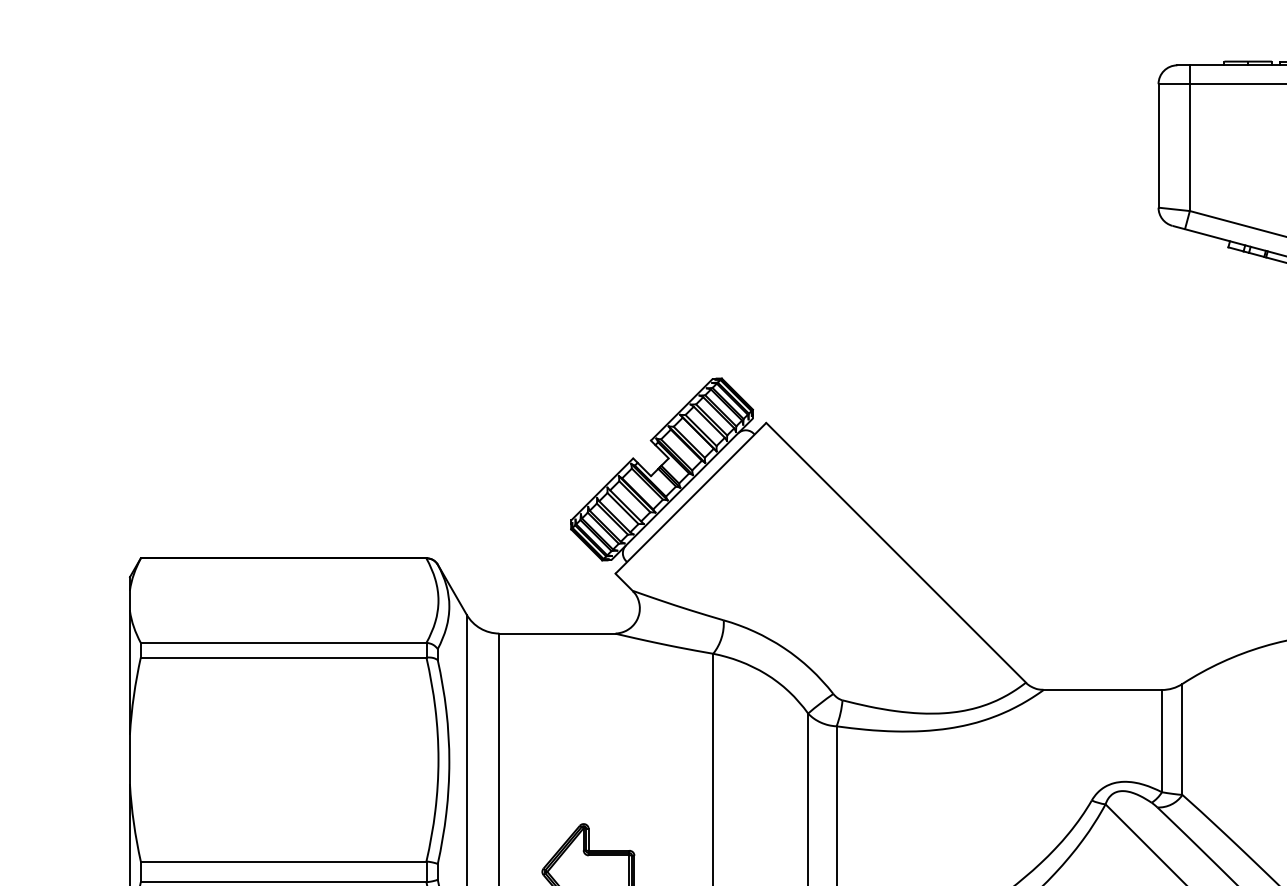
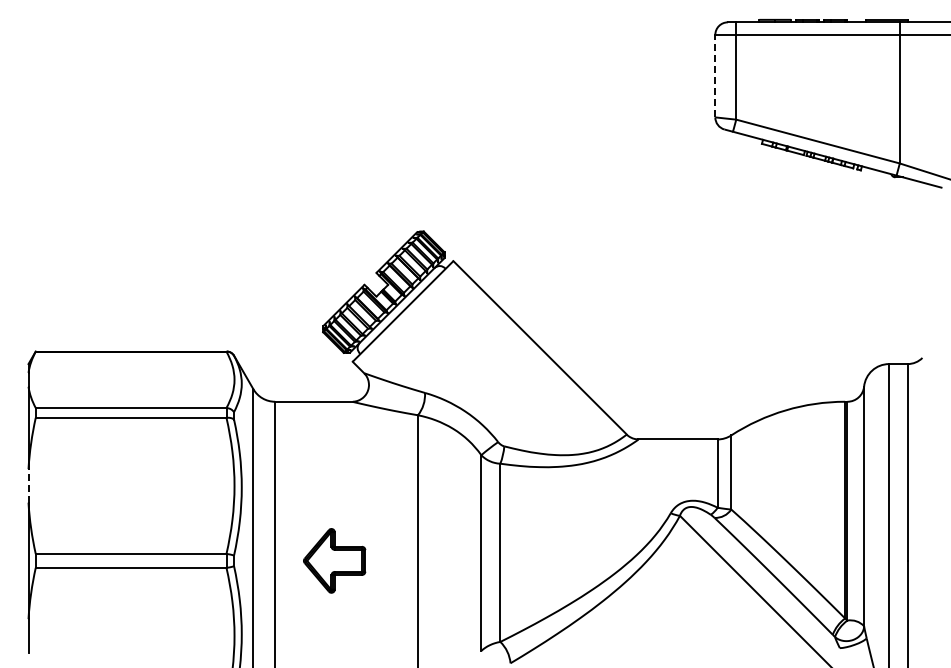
line: (1158, 144) -> (715, 75), solid -> dashed
line: (129, 758) -> (28, 485), solid -> dashed

